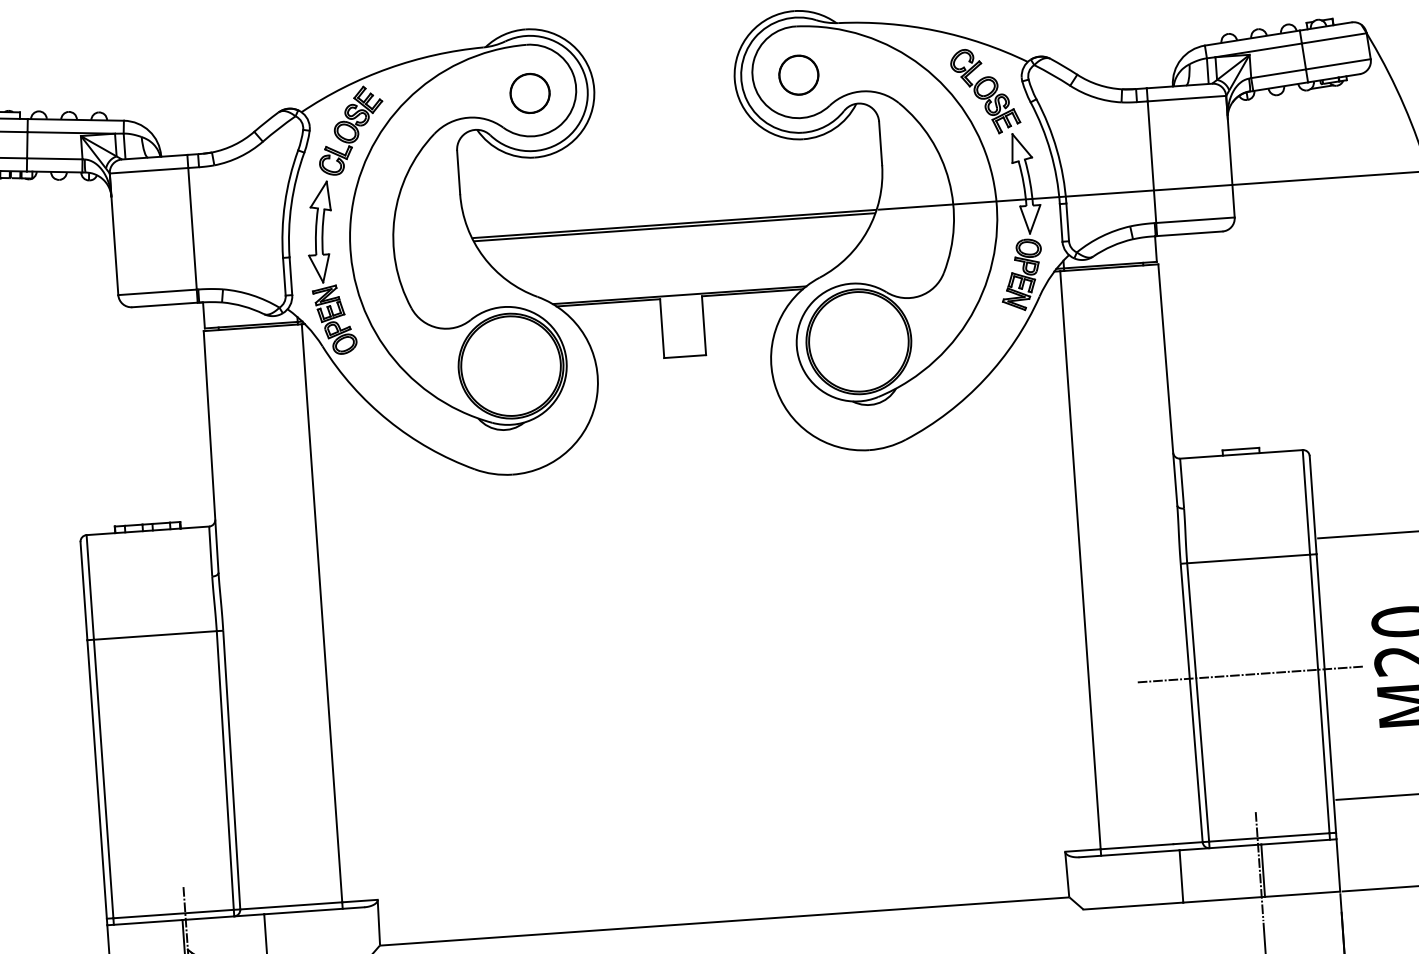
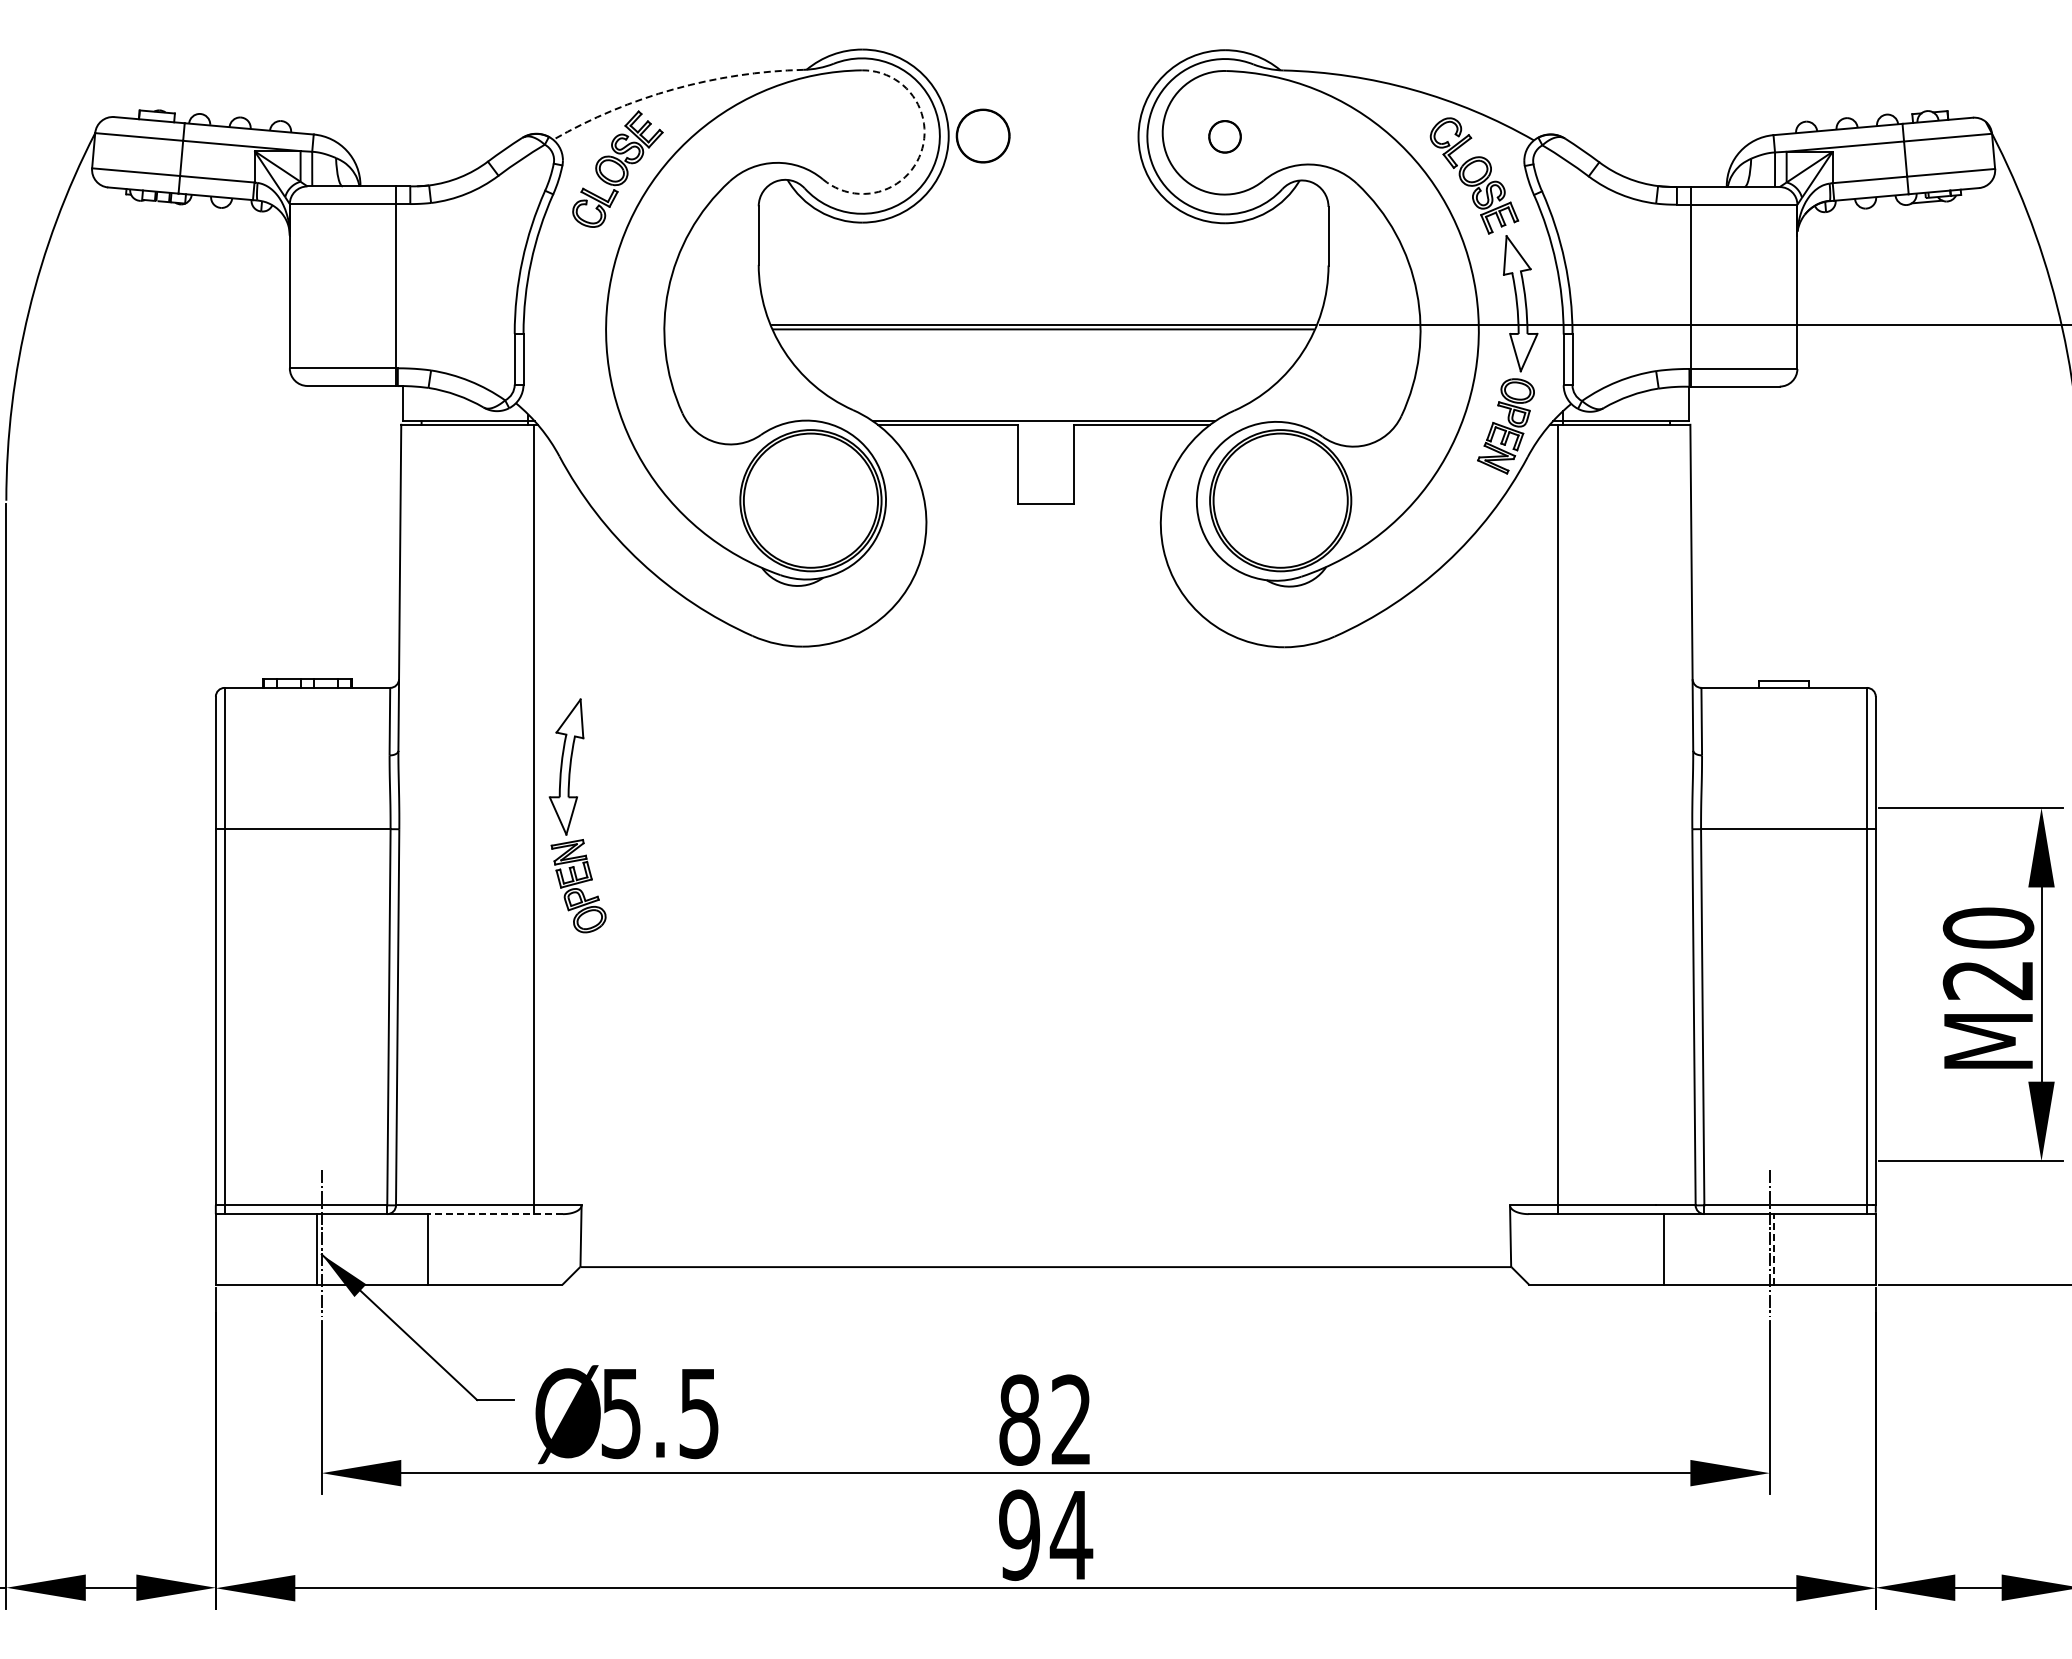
arc: (388, 68) -> (674, 89), solid -> dashed
part: (798, 75) -> (1224, 136), size x0.6
part: (529, 93) -> (982, 135), moved
arc: (574, 102) -> (921, 152), solid -> dashed
part: (330, 267) -> (577, 815), moved
line: (1250, 674) -> (1775, 984), removed
line: (1263, 869) -> (1774, 1248), solid -> dashed
line: (314, 911) -> (495, 1214), solid -> dashed

